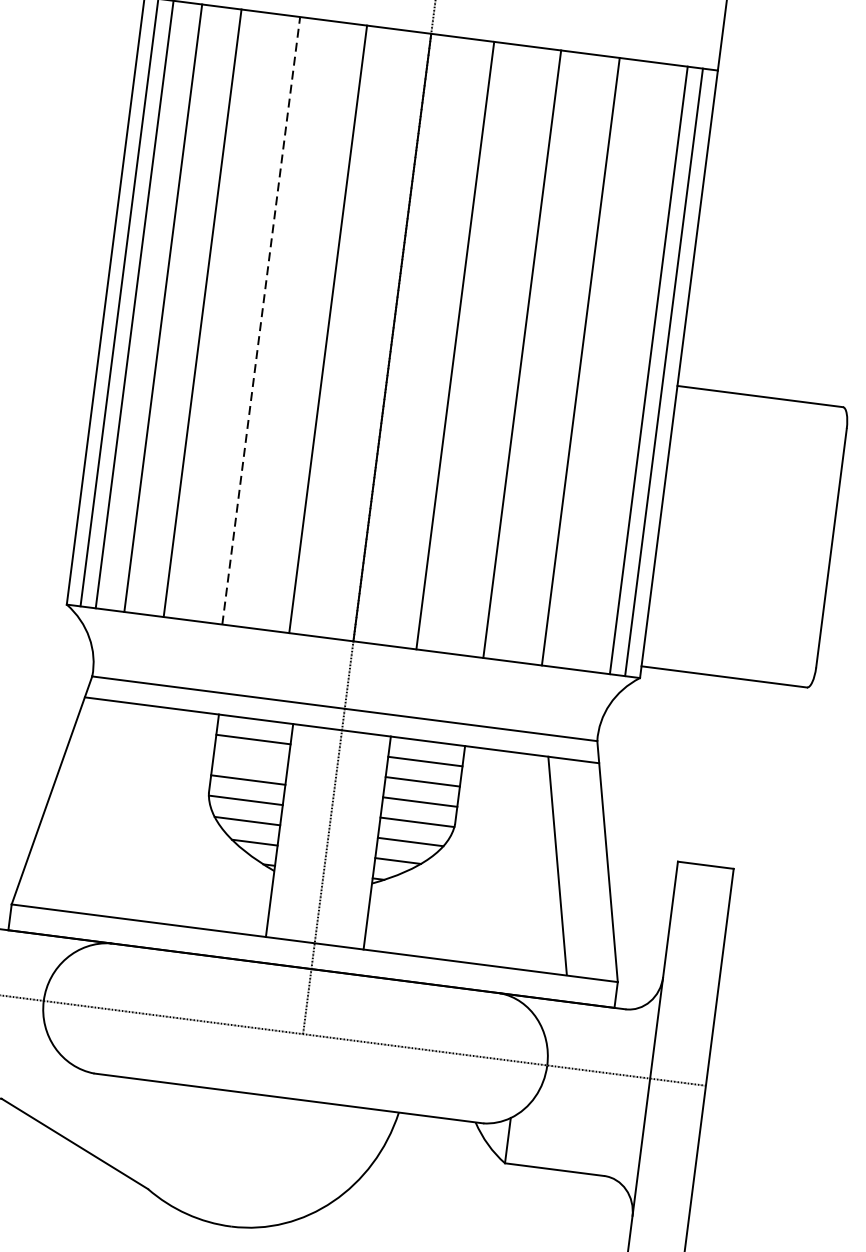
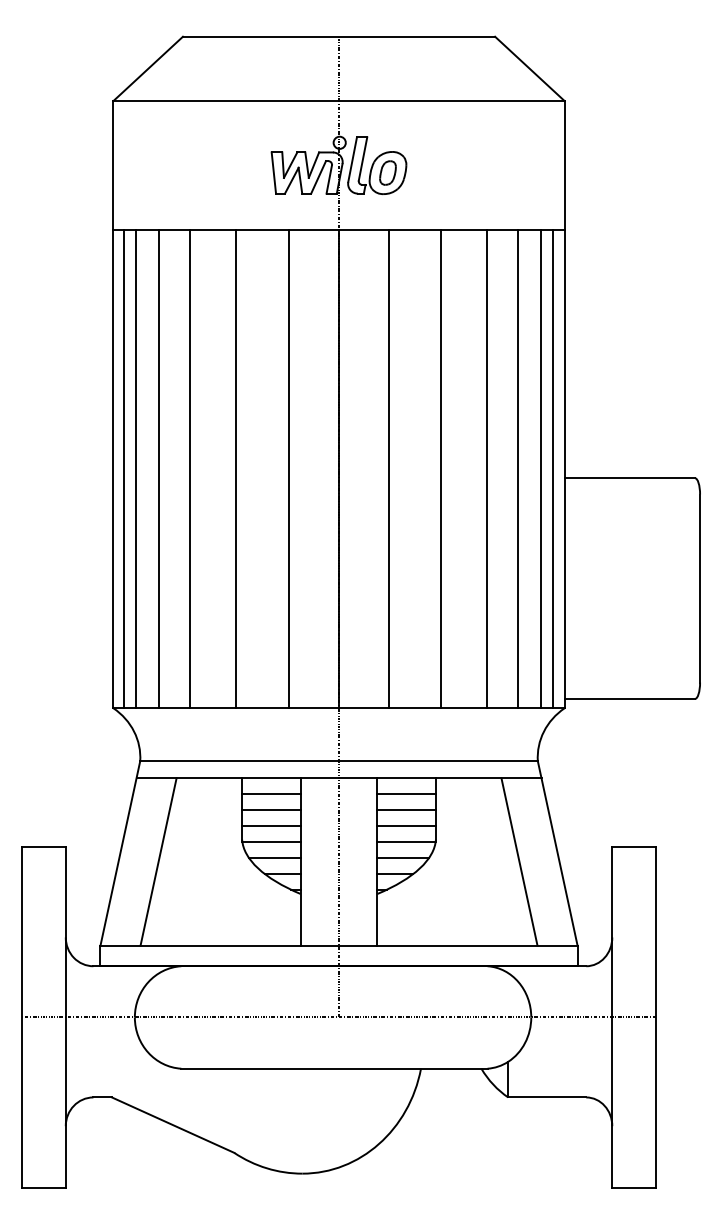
line: (260, 320) -> (235, 468), dashed -> solid
line: (620, 366) -> (518, 468), added
line: (251, 760) -> (271, 810), added
line: (99, 806) -> (158, 861), added

